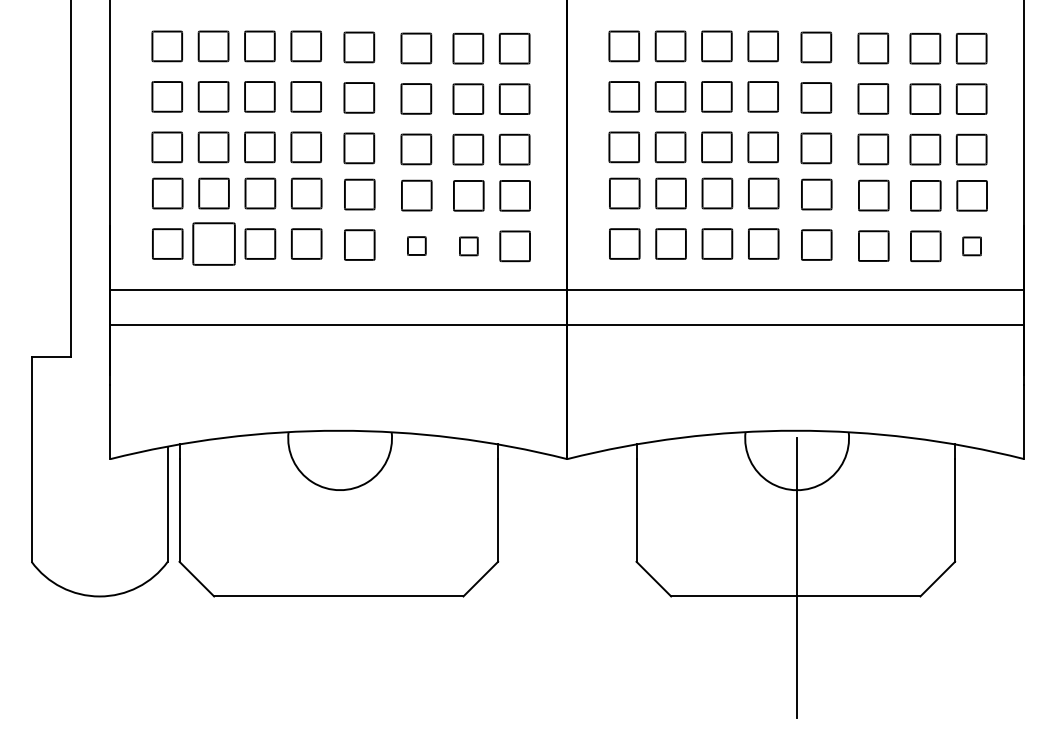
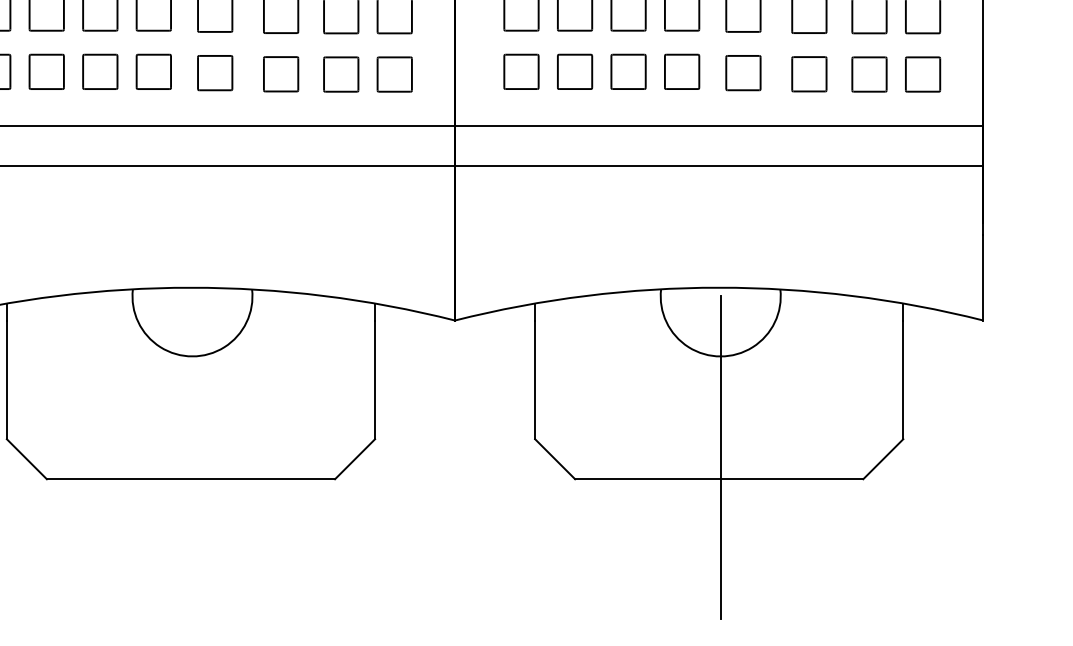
part: (213, 243) -> (46, 71), size x0.71
part: (416, 245) -> (280, 73), size x1.67
part: (468, 246) -> (340, 74), size x1.67
part: (971, 246) -> (922, 74), size x1.67

